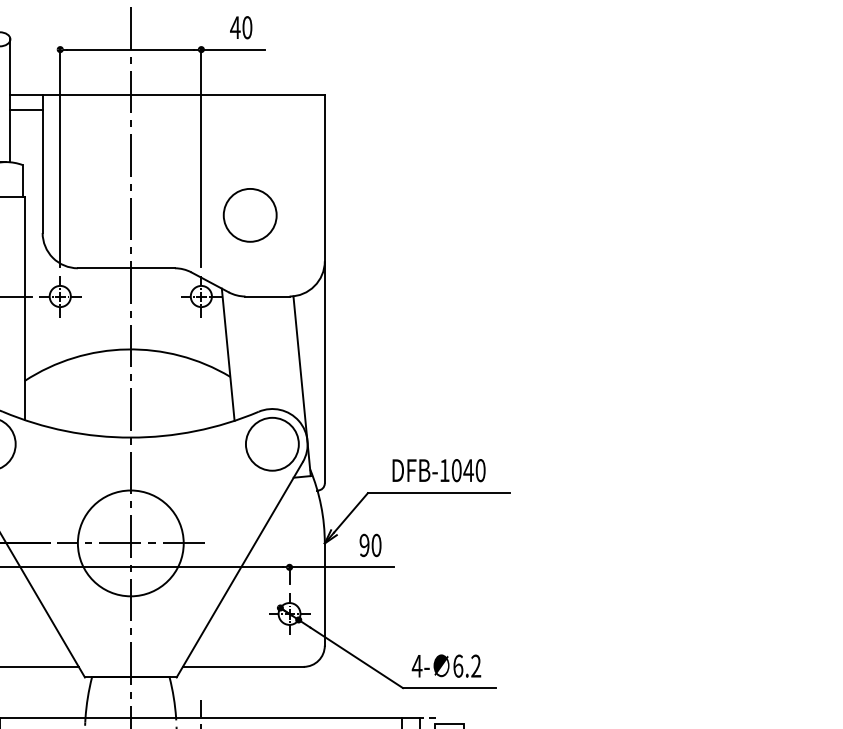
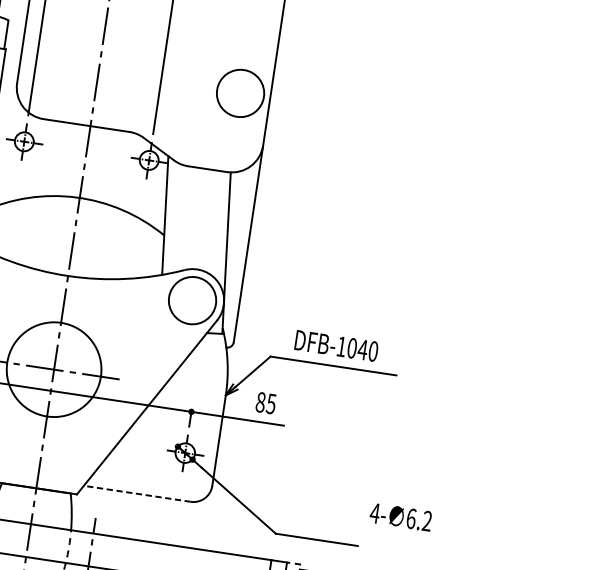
part: (249, 215) -> (239, 93), moved
text: (370, 545) -> (265, 403), 90 -> 85
text: (446, 665) -> (401, 516), moved
line: (242, 666) -> (136, 493), solid -> dashed

